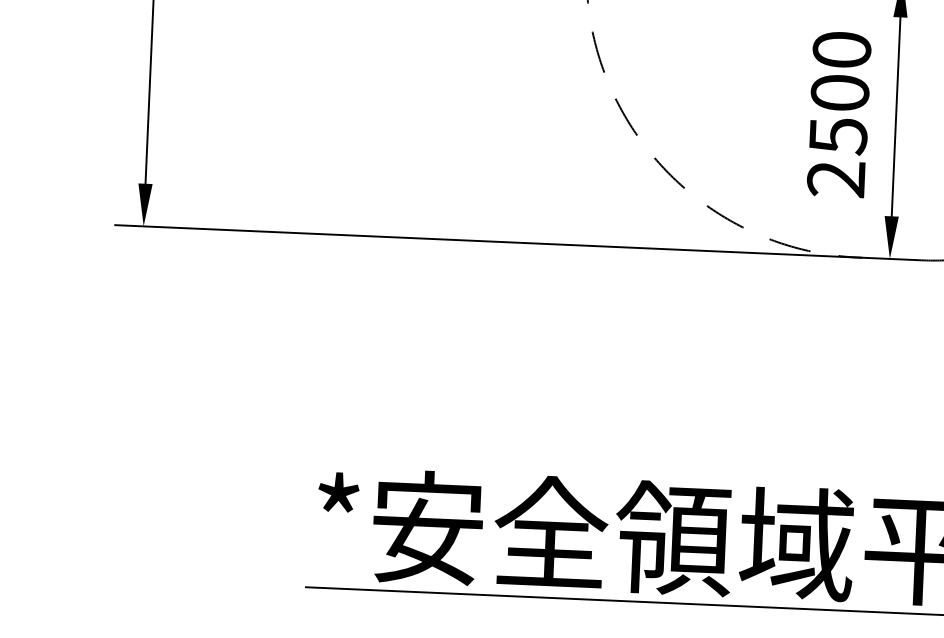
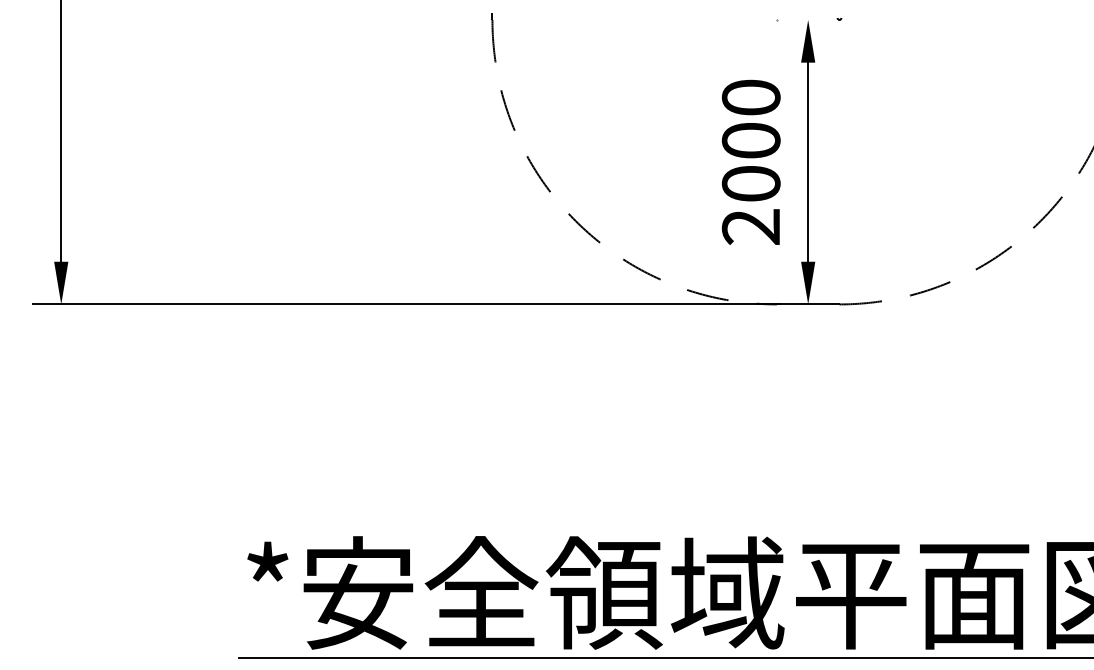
text: (837, 136) -> (750, 184), 2500 -> 2000

